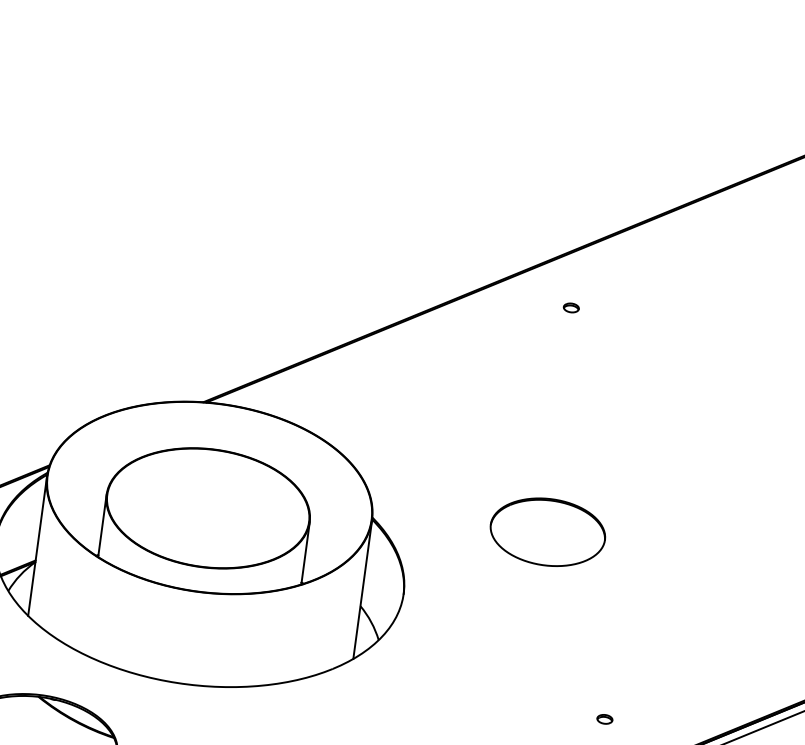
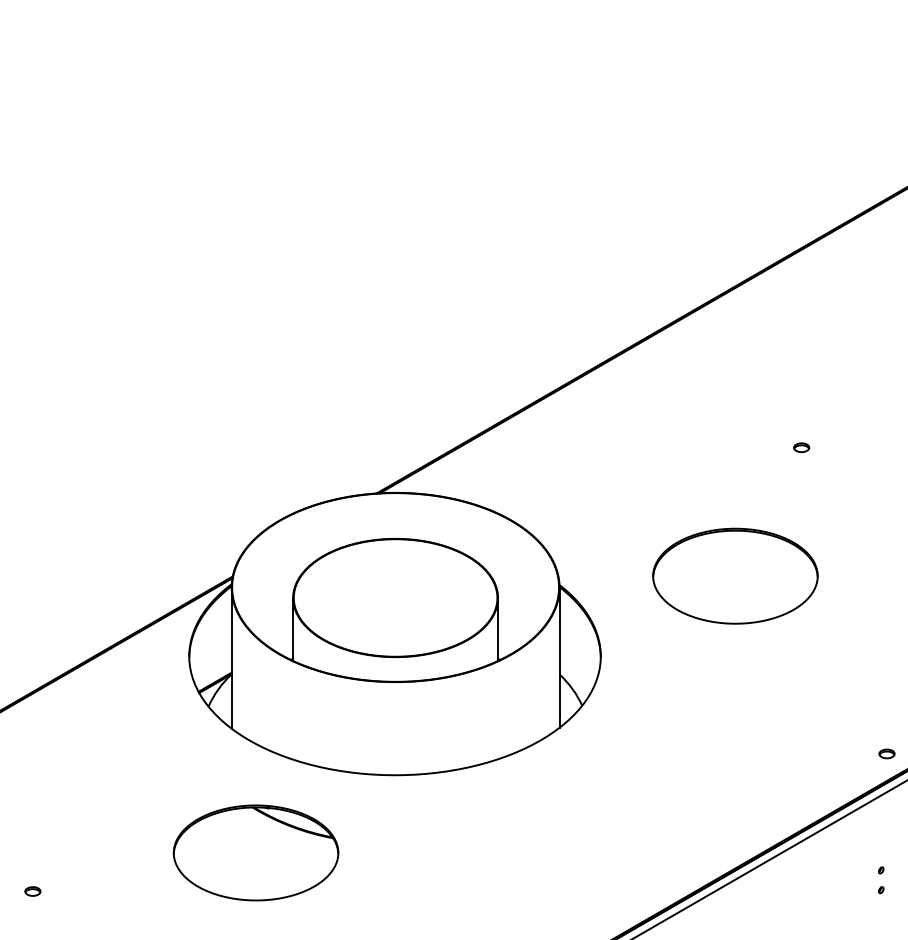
part: (571, 307) -> (801, 447), moved
part: (548, 531) -> (735, 575), size x1.43
part: (604, 718) -> (886, 753), moved

